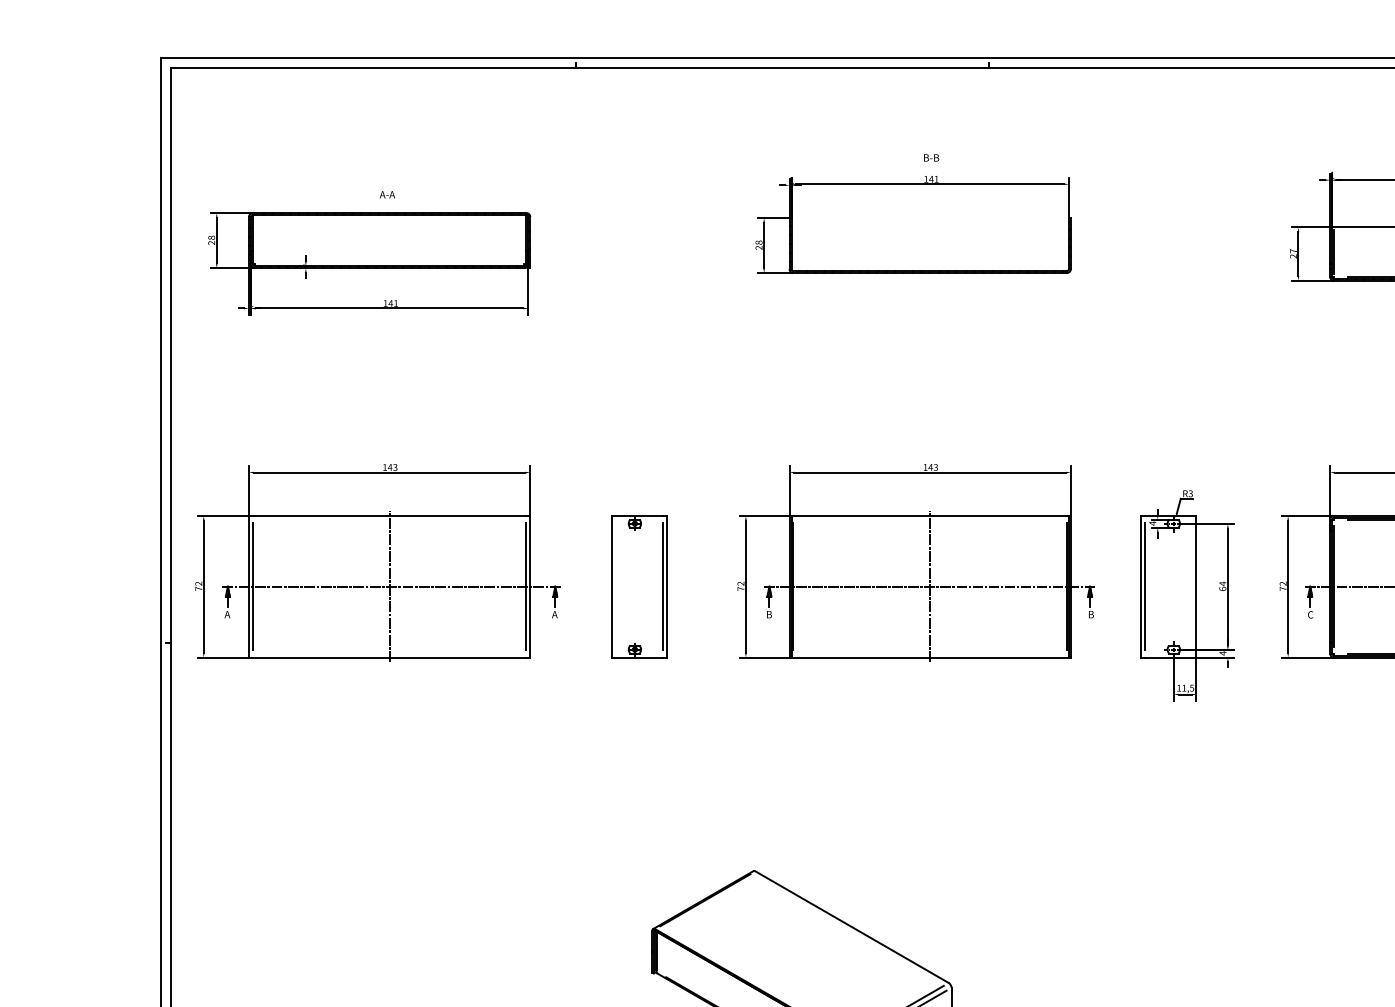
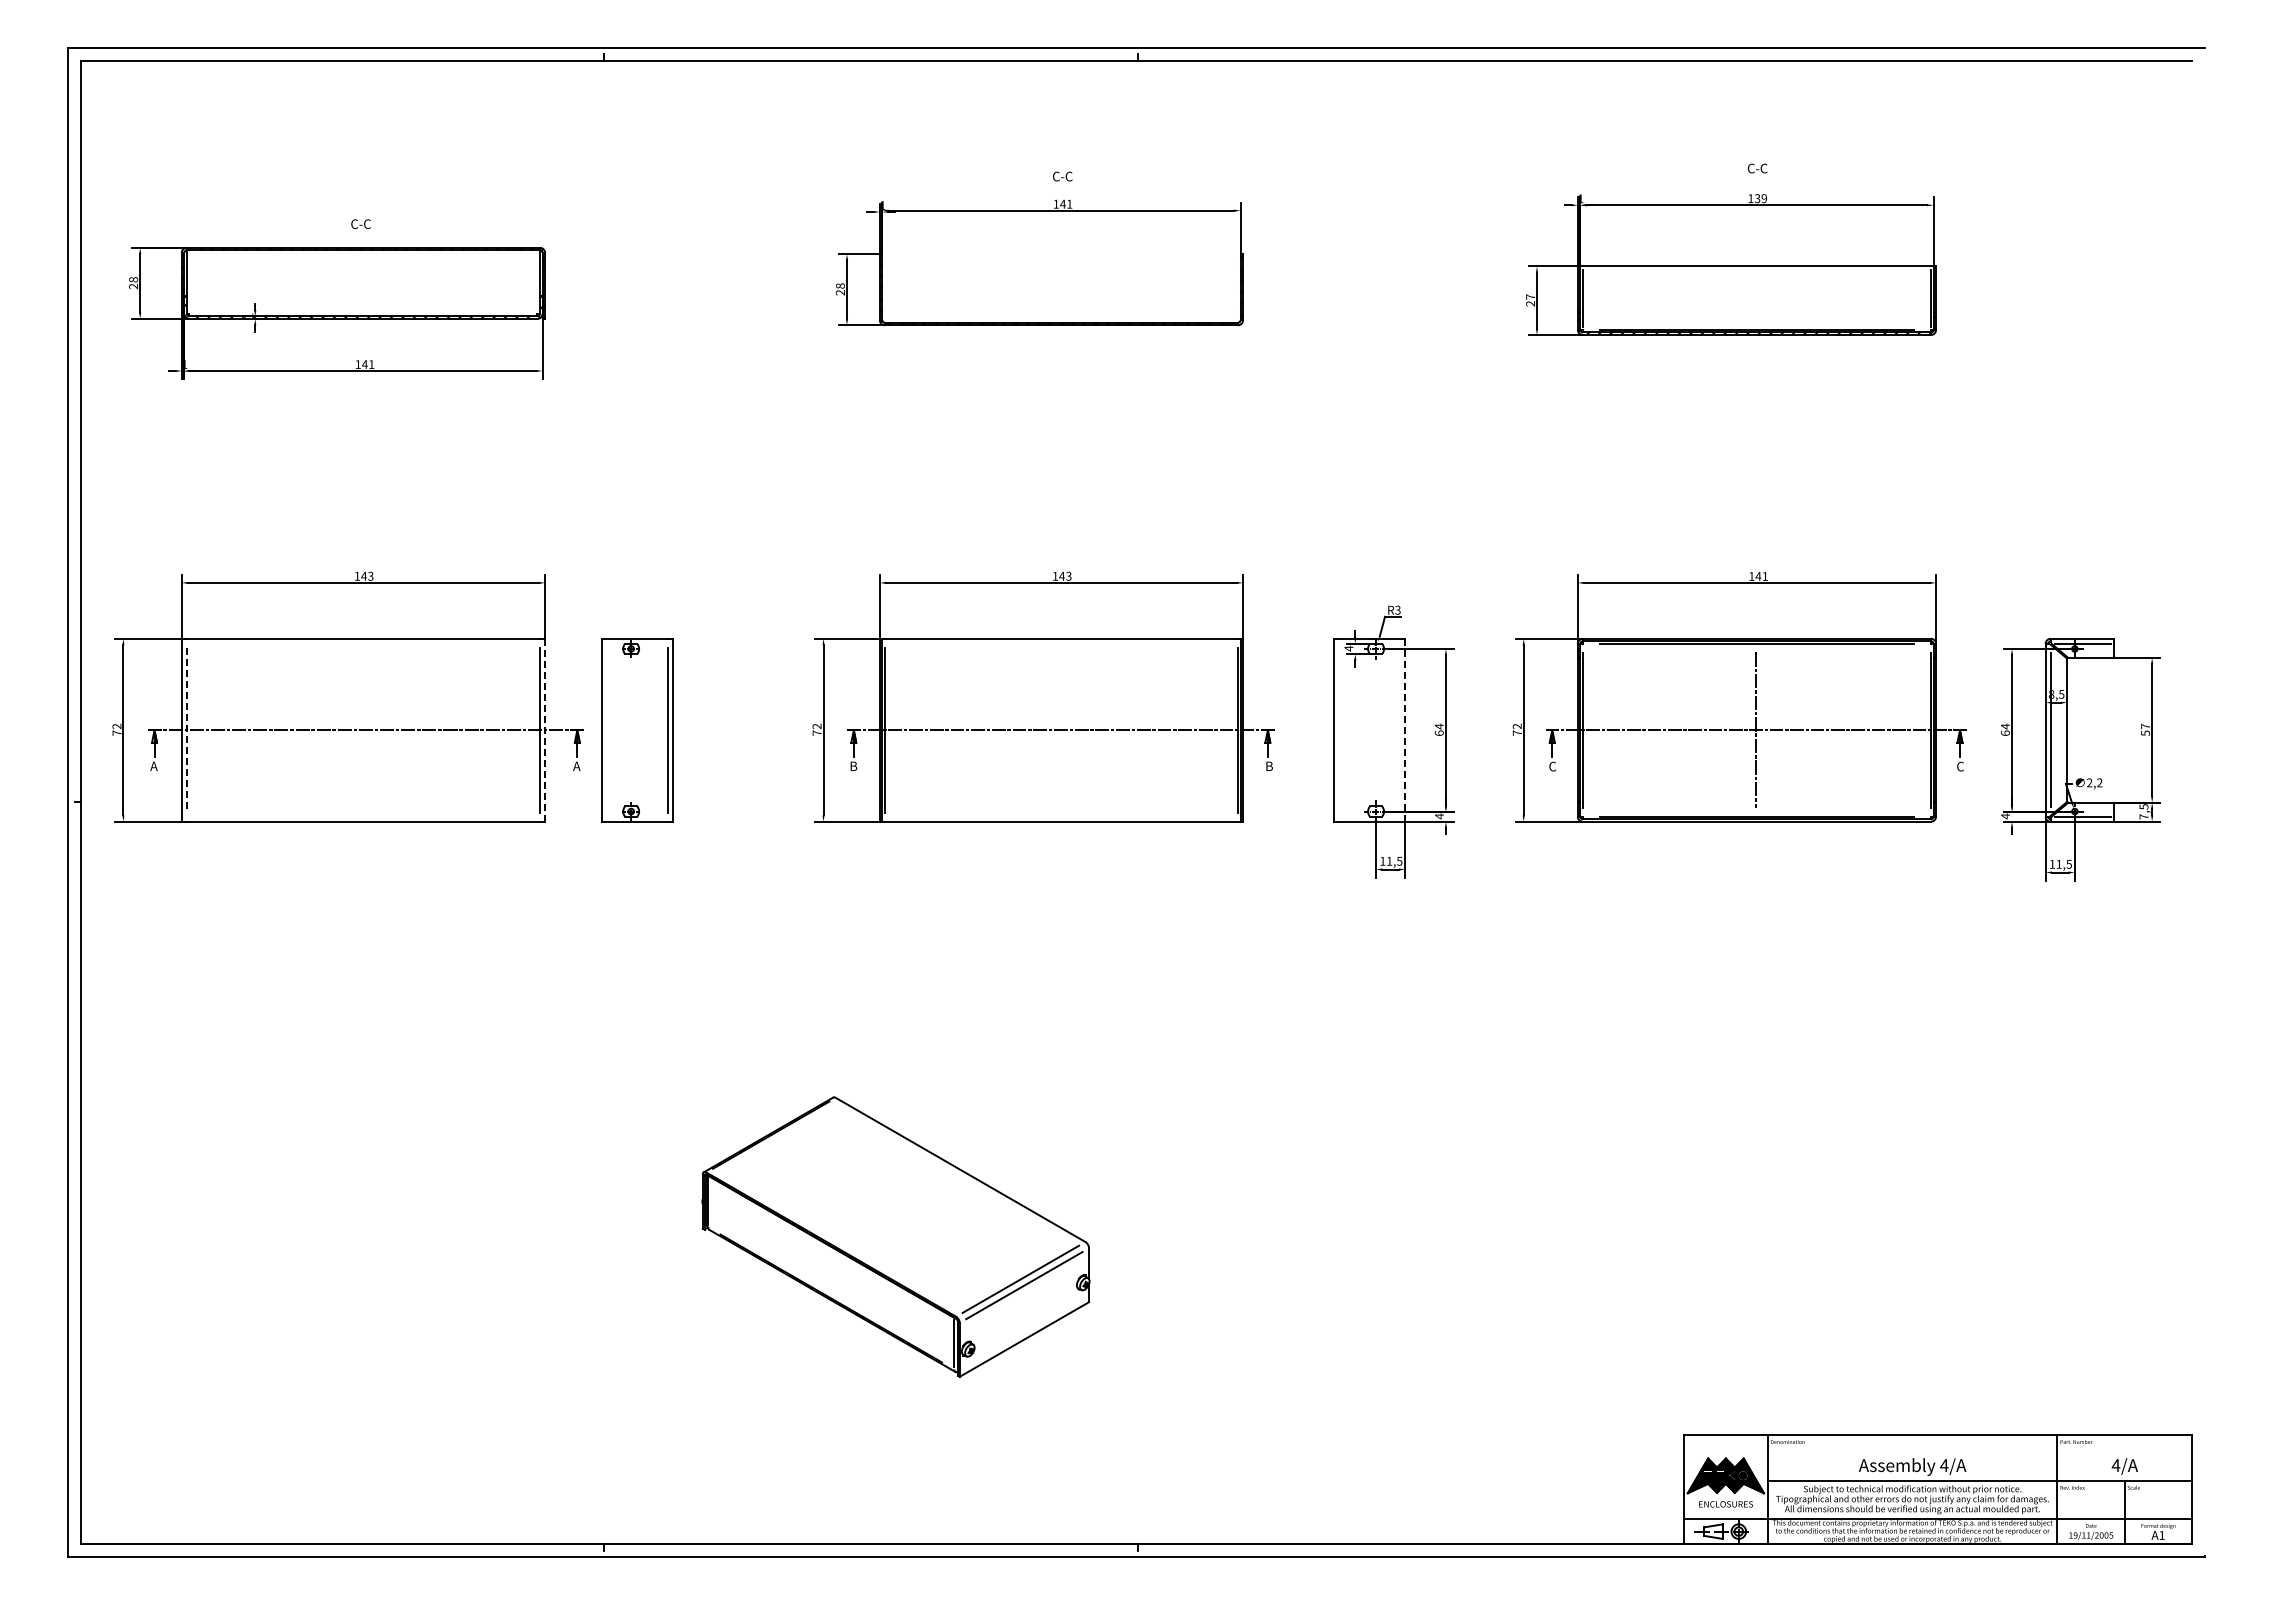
text: (931, 157) -> (1063, 176), B-B -> C-C
text: (387, 195) -> (360, 224), A-A -> C-C
line: (252, 586) -> (186, 730), solid -> dashed
line: (389, 586) -> (363, 730), removed
line: (530, 586) -> (545, 729), solid -> dashed
part: (639, 586) -> (637, 730), moved
line: (930, 586) -> (1061, 730), removed
line: (1145, 586) -> (1339, 729), removed
line: (1196, 586) -> (1405, 729), solid -> dashed

